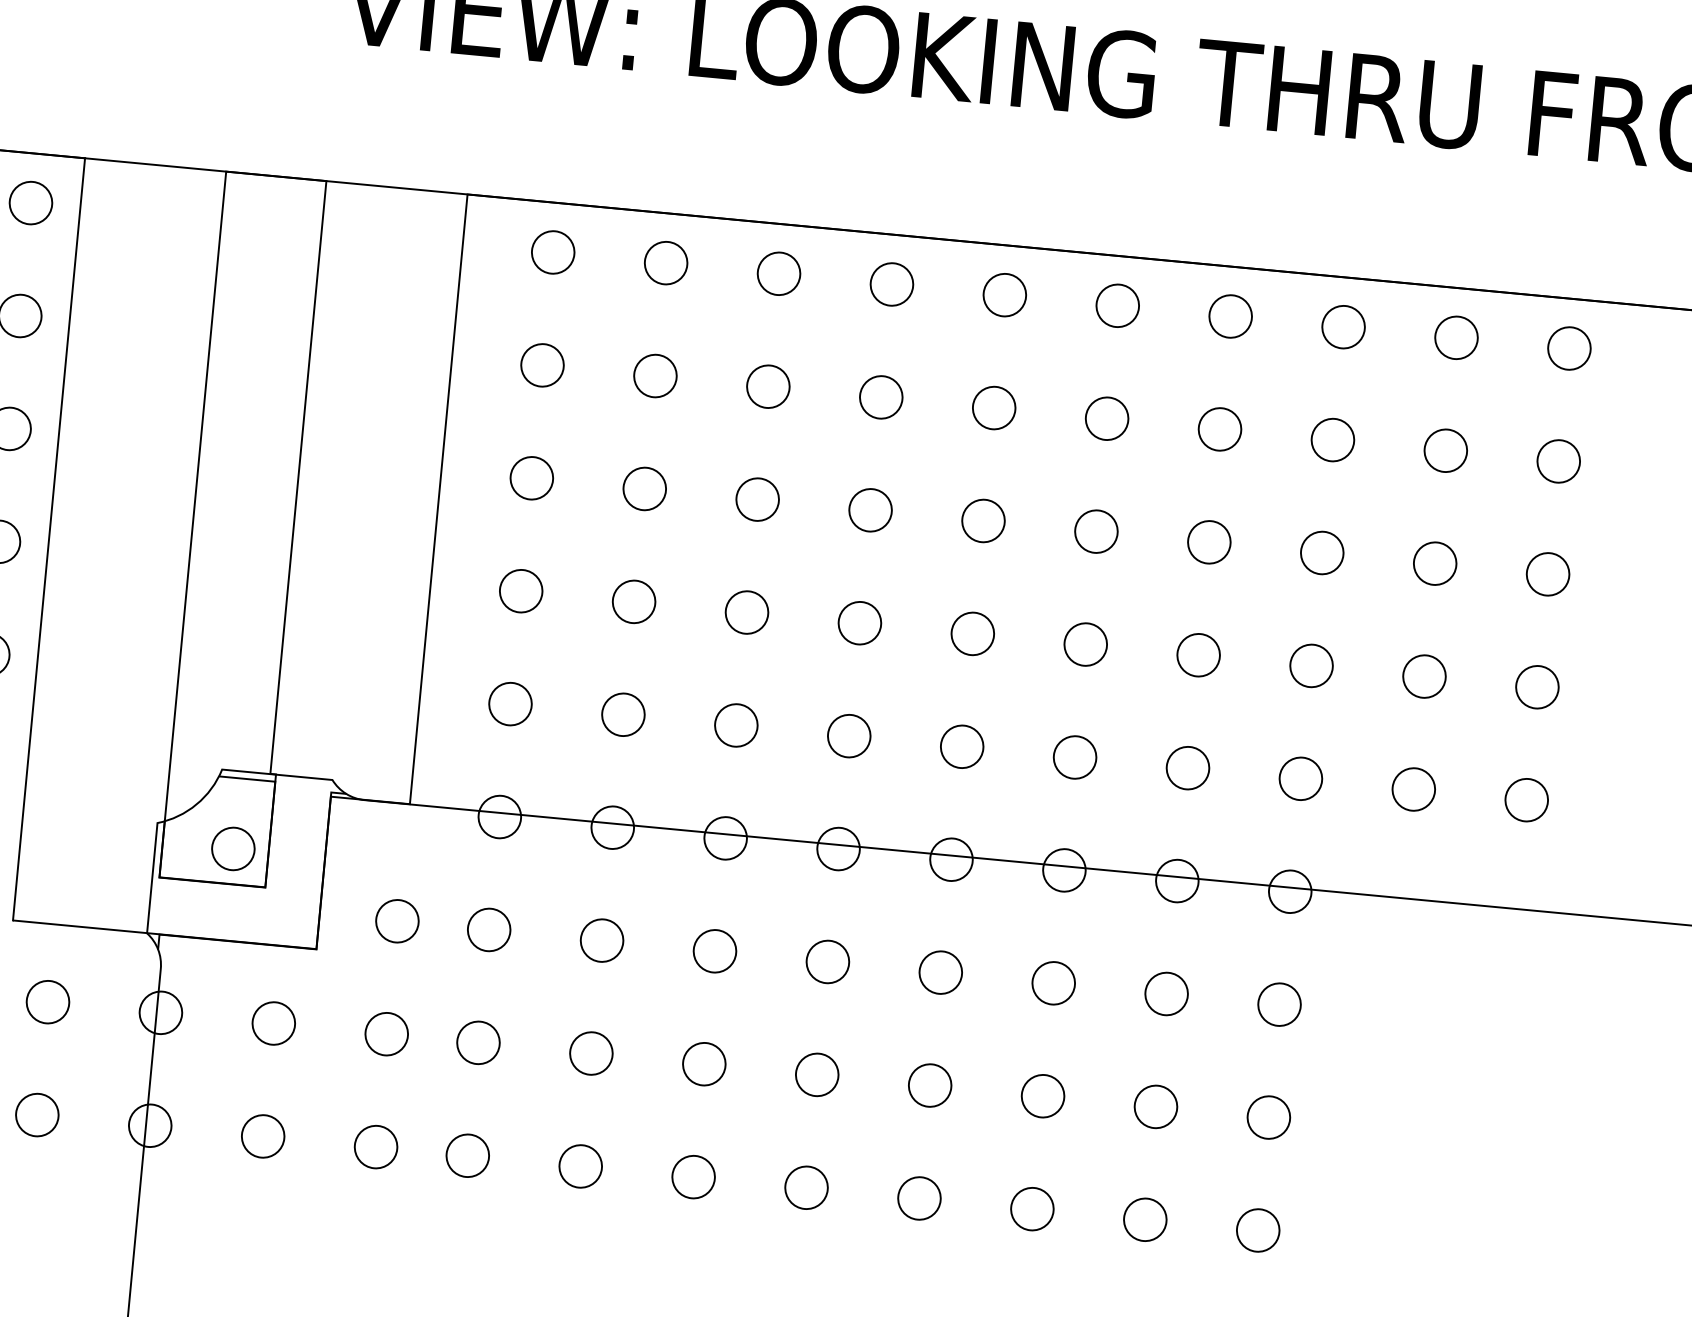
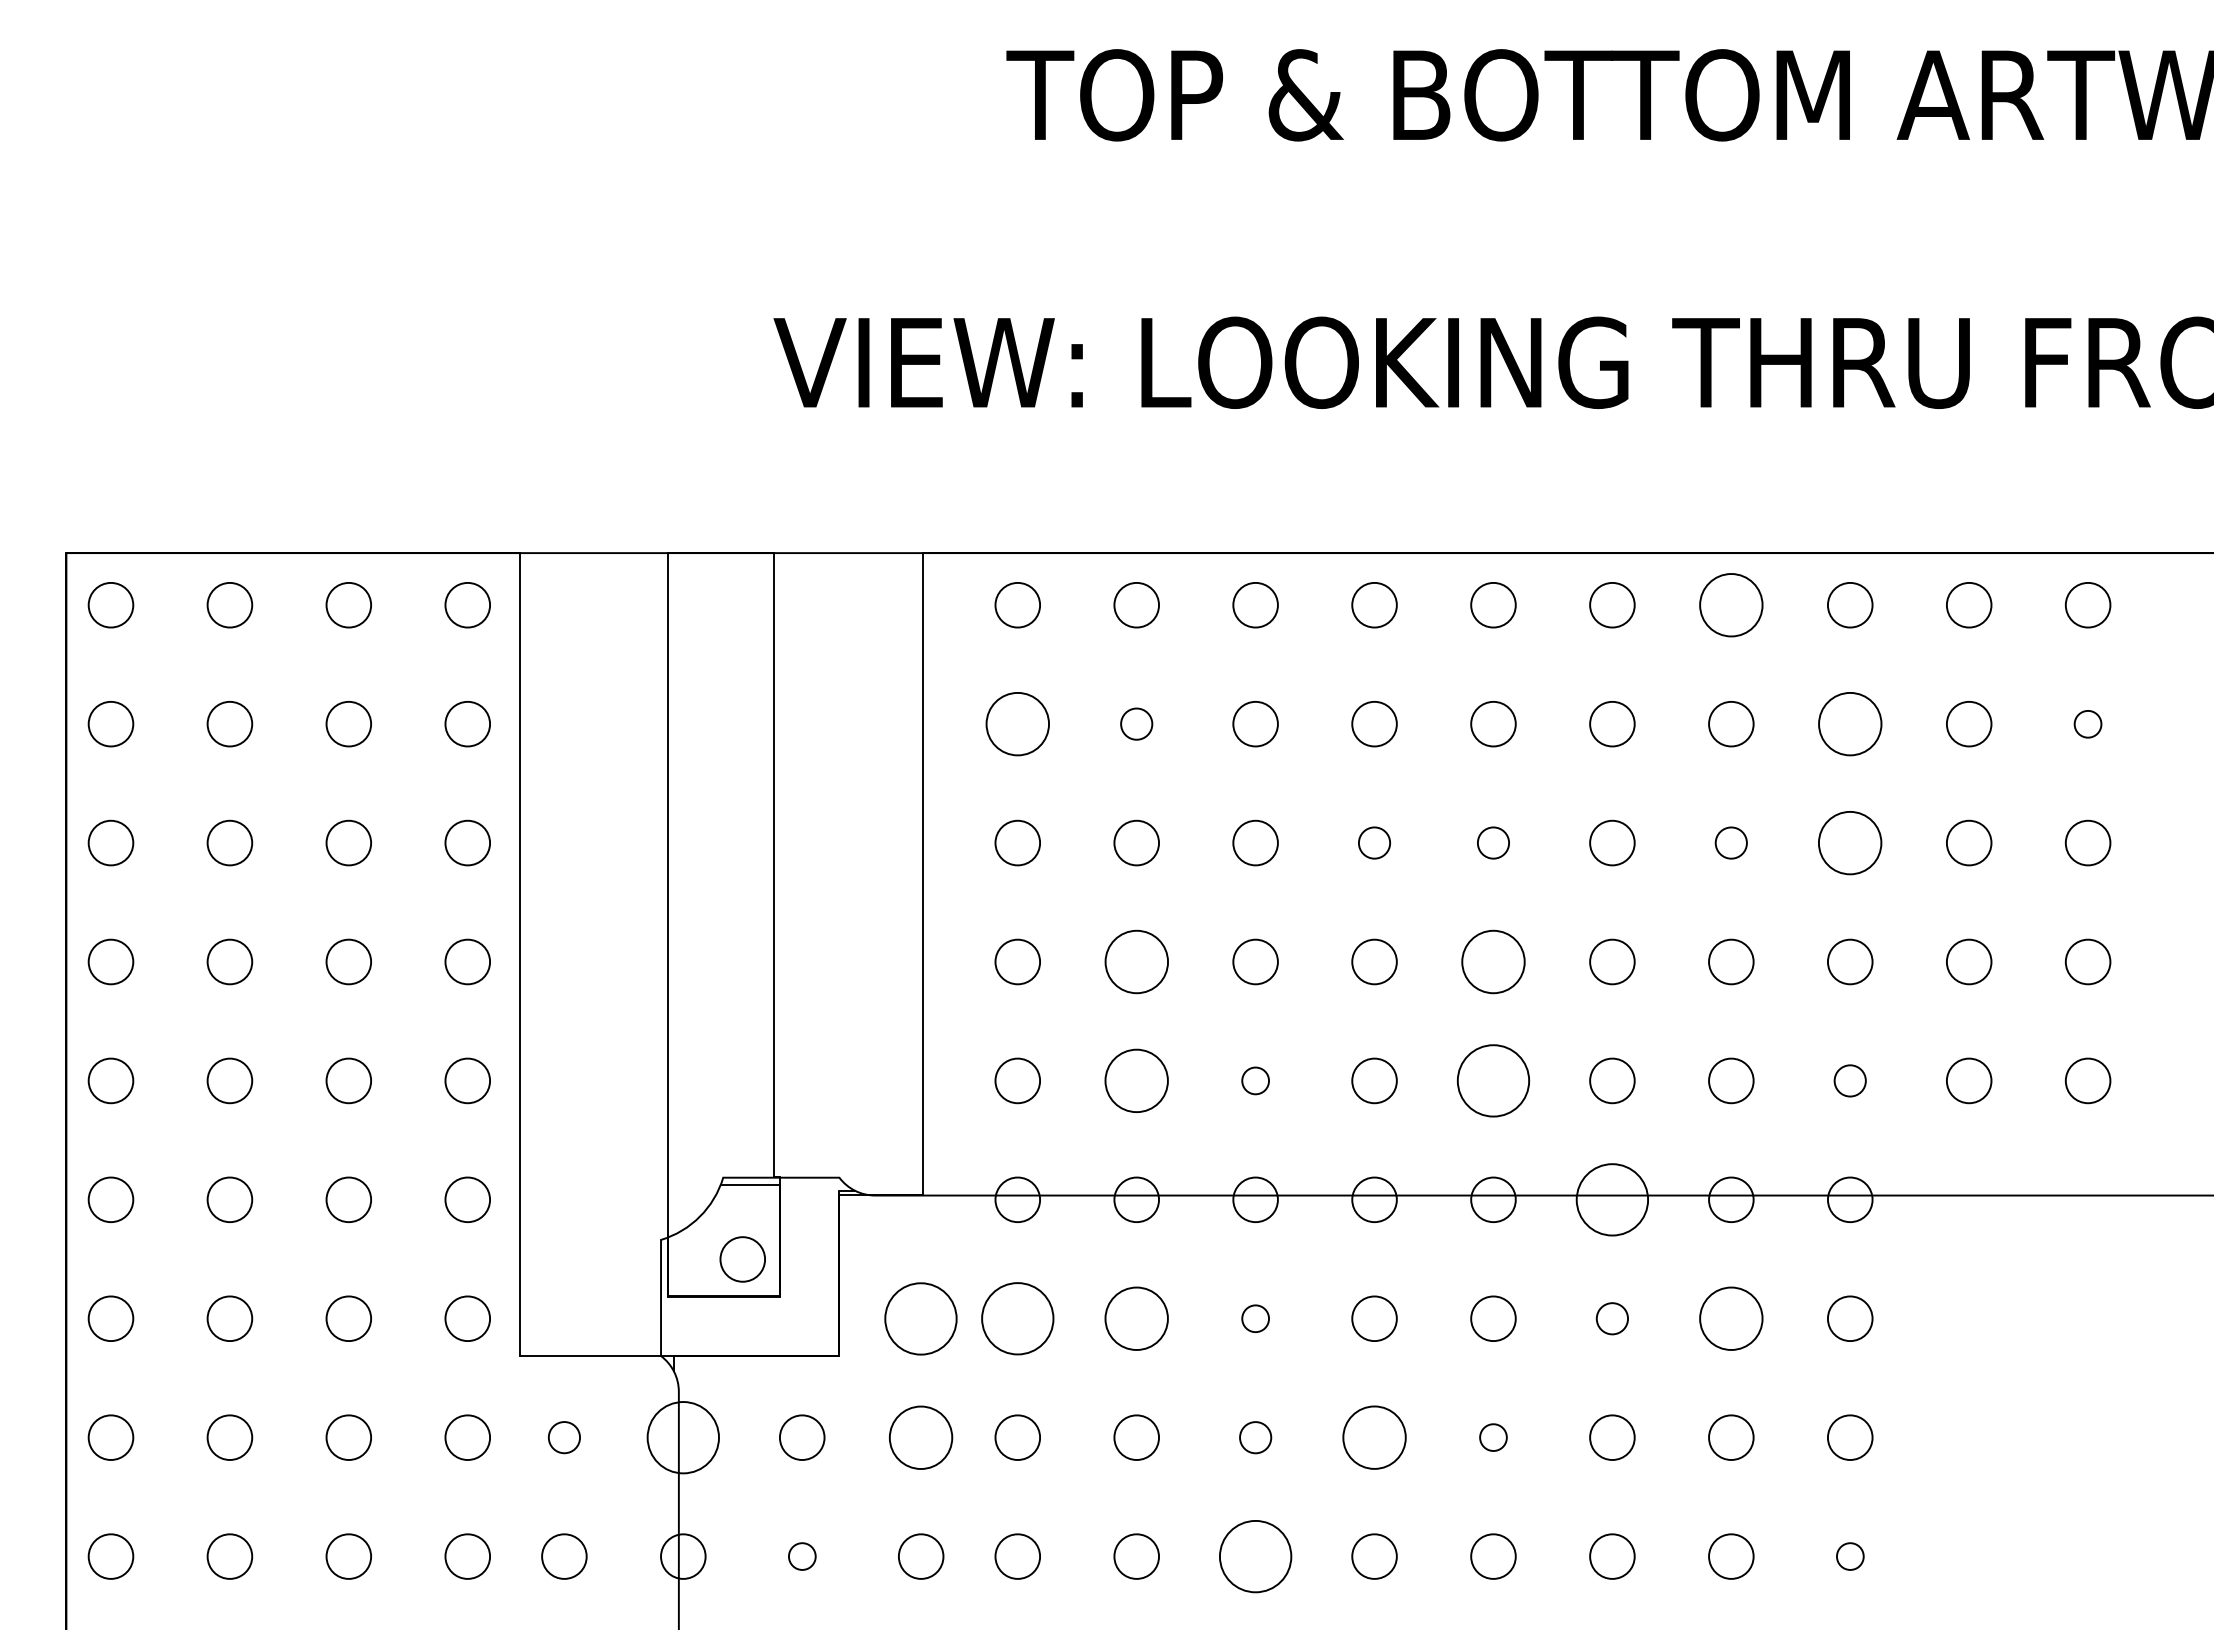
circle: (1230, 315) -> (1731, 604), size x1.4
circle: (542, 364) -> (1017, 723), size x1.4
circle: (655, 375) -> (1136, 723), size x0.7
circle: (1332, 439) -> (1849, 723), size x1.4
circle: (1558, 461) -> (2087, 724), size x0.6
circle: (870, 509) -> (1374, 842), size x0.7
circle: (983, 520) -> (1493, 842), size x0.7
circle: (1209, 541) -> (1731, 842), size x0.7
circle: (1322, 552) -> (1850, 842), size x1.4
circle: (633, 601) -> (1136, 961), size x1.4
circle: (972, 633) -> (1493, 961), size x1.4
circle: (623, 714) -> (1136, 1080), size x1.4
circle: (736, 725) -> (1255, 1080), size x0.6
circle: (962, 746) -> (1493, 1080), size x1.6
circle: (1300, 778) -> (1849, 1080), size x0.7
circle: (1064, 870) -> (1612, 1199), size x1.6
circle: (397, 921) -> (921, 1318), size x1.6
circle: (488, 929) -> (1017, 1318), size x1.6
circle: (601, 940) -> (1136, 1318), size x1.4
circle: (714, 951) -> (1255, 1318), size x0.6
circle: (1053, 983) -> (1612, 1318), size x0.7
circle: (1166, 993) -> (1731, 1318), size x1.4
circle: (48, 1002) -> (564, 1437), size x0.7
circle: (161, 1012) -> (683, 1437), size x1.6
circle: (387, 1034) -> (921, 1437), size x1.4
circle: (704, 1064) -> (1255, 1437), size x0.7
circle: (817, 1074) -> (1374, 1437), size x1.4
circle: (930, 1085) -> (1493, 1437), size x0.6
circle: (263, 1136) -> (802, 1556), size x0.6
circle: (693, 1177) -> (1255, 1556), size x1.6
circle: (1258, 1230) -> (1850, 1556), size x0.6

